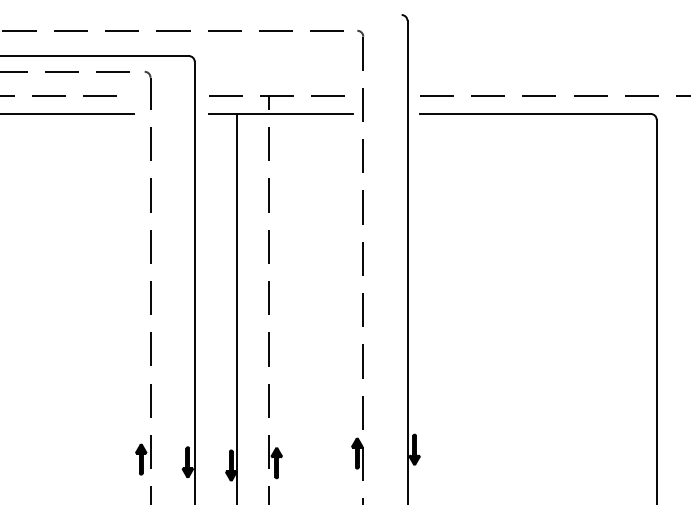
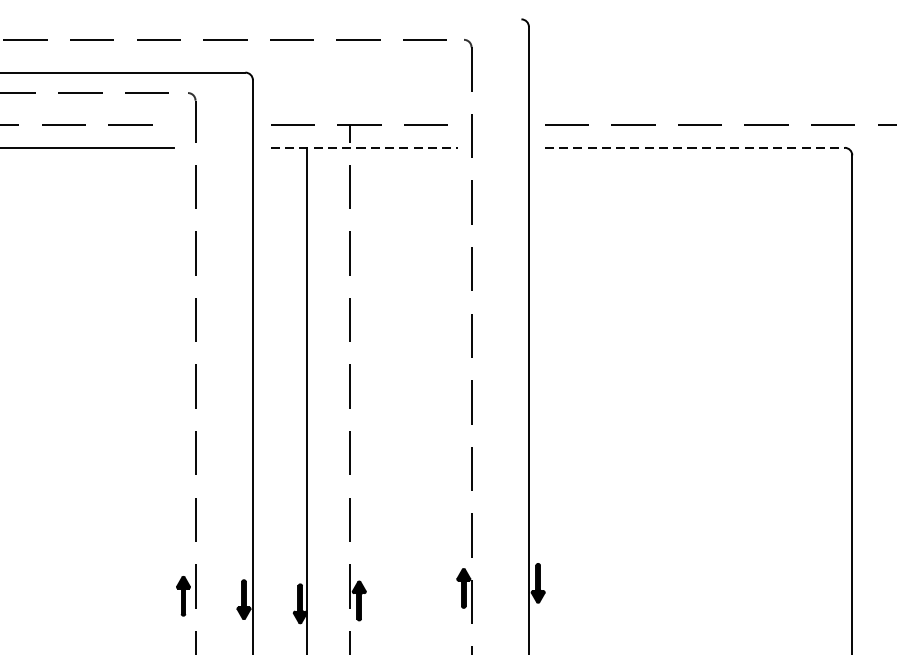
line: (280, 114) -> (364, 148), solid -> dashed
line: (535, 114) -> (695, 148), solid -> dashed

